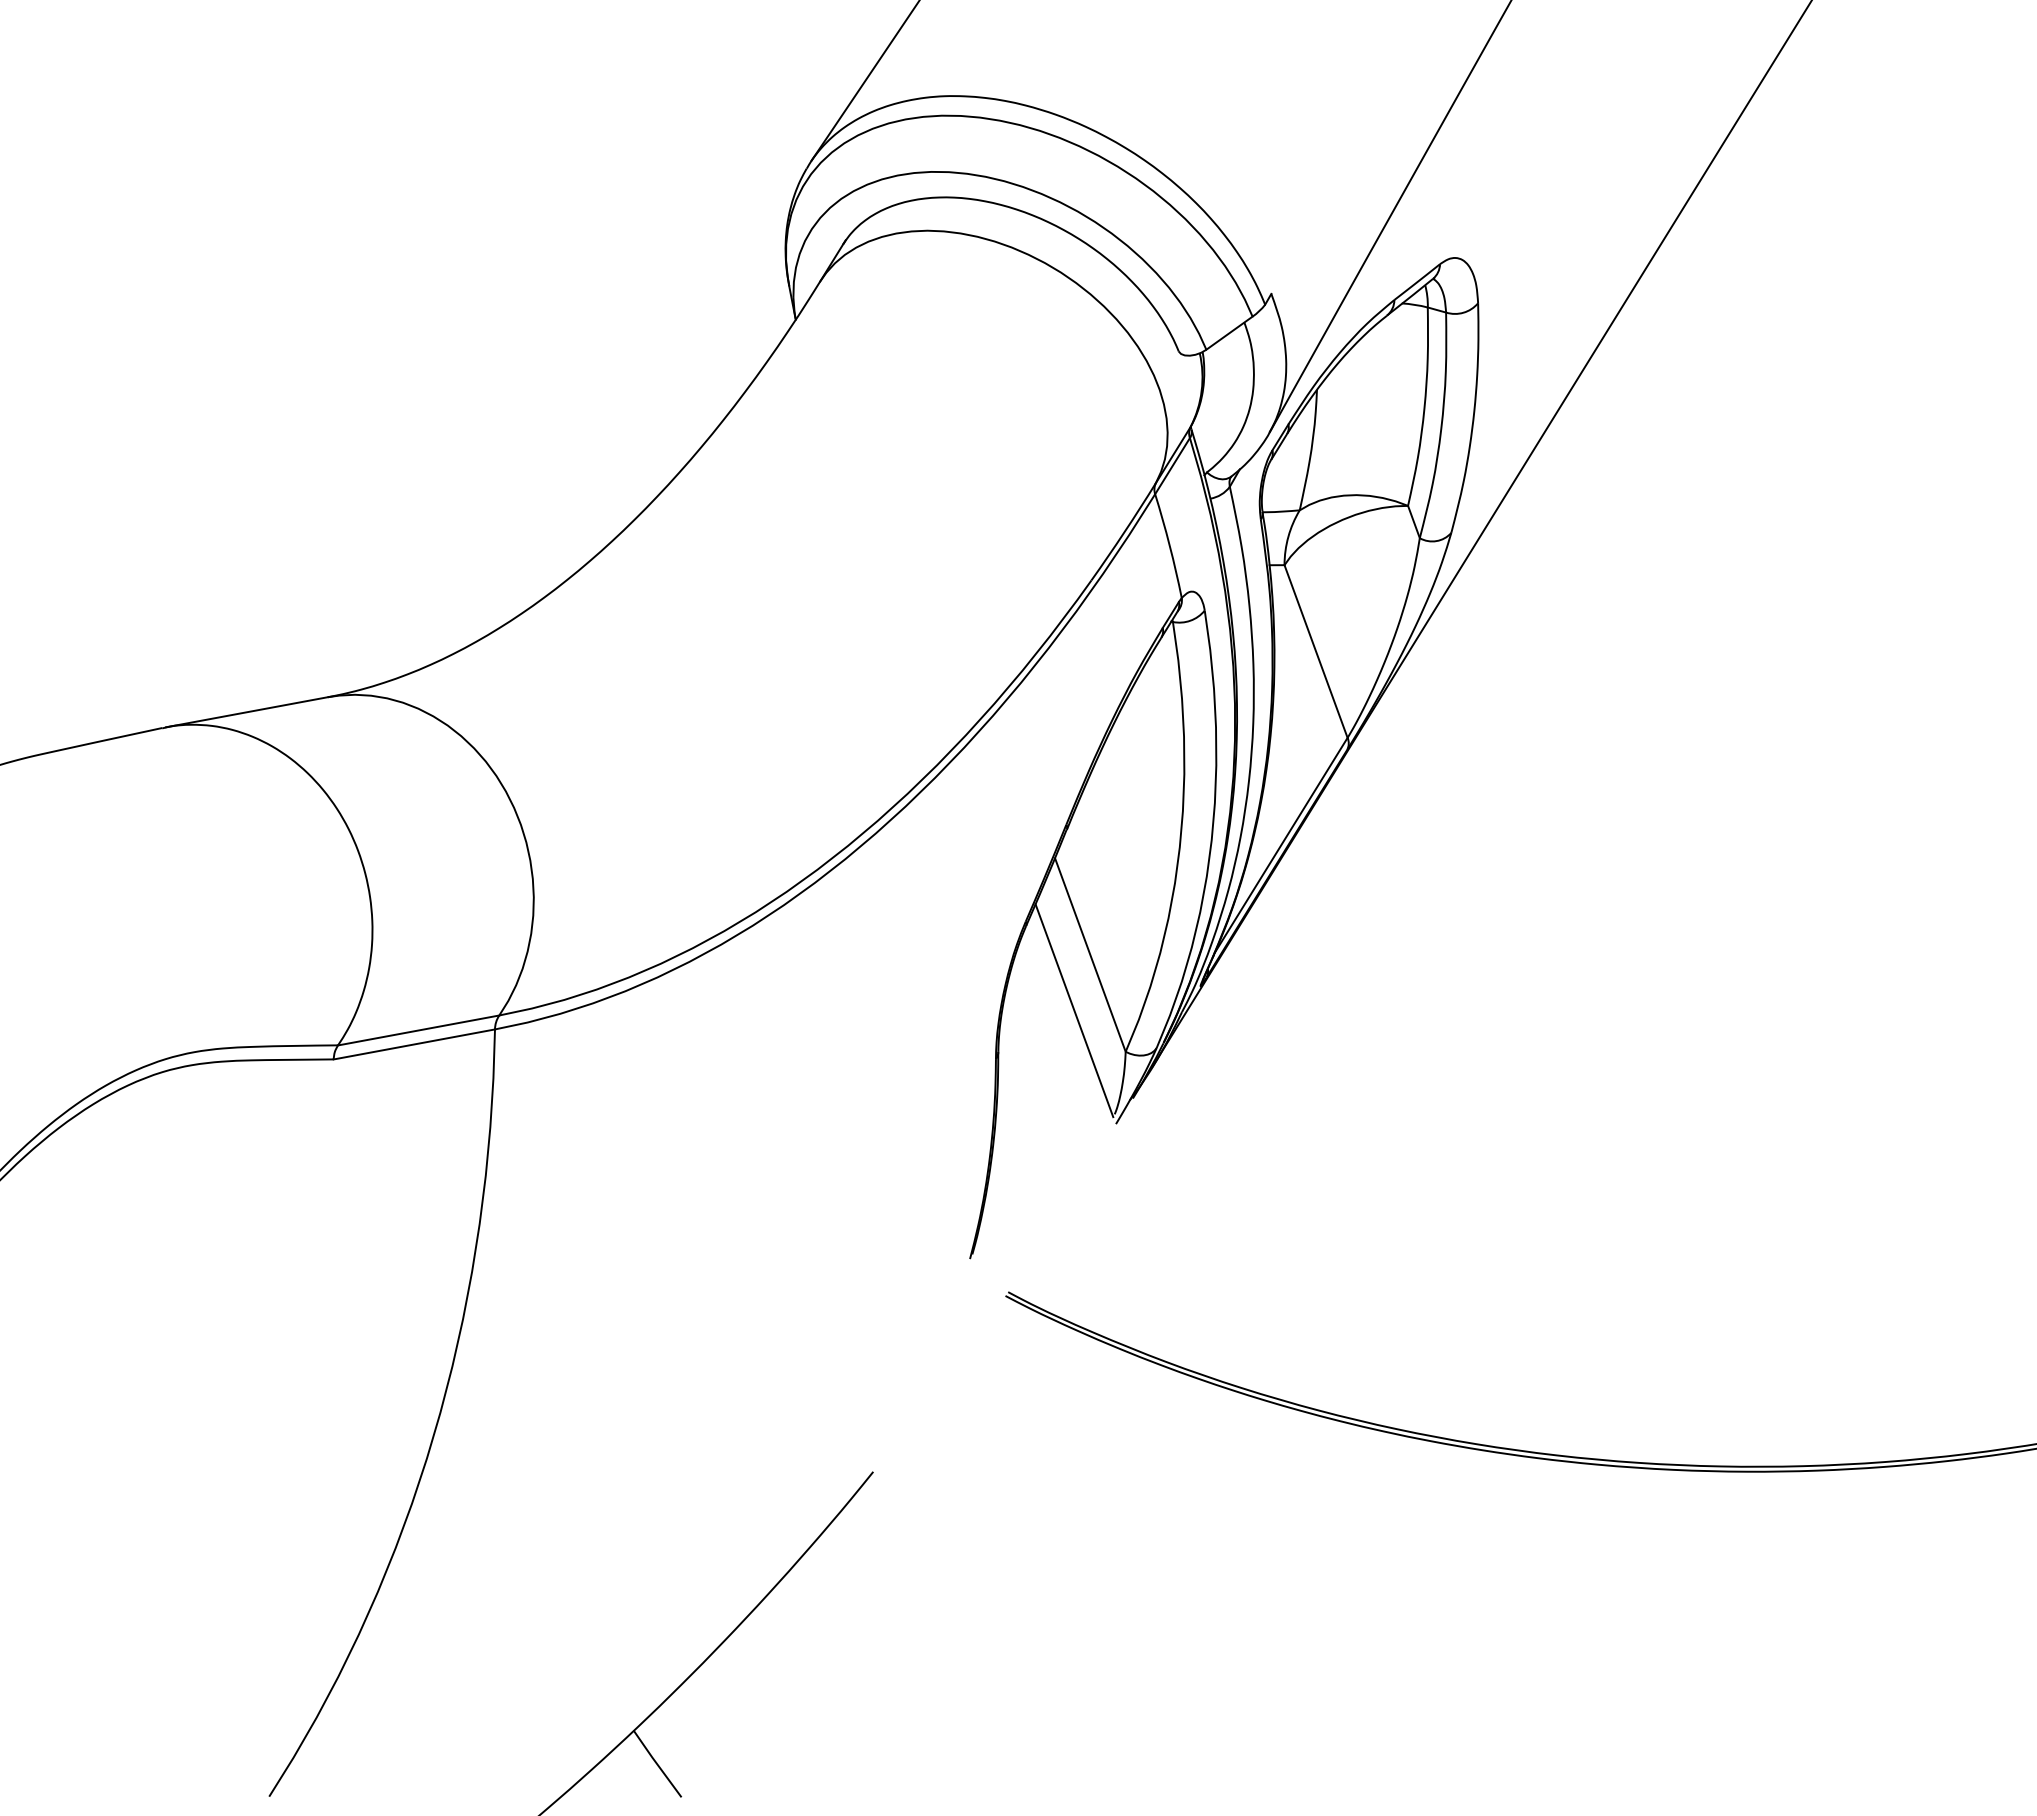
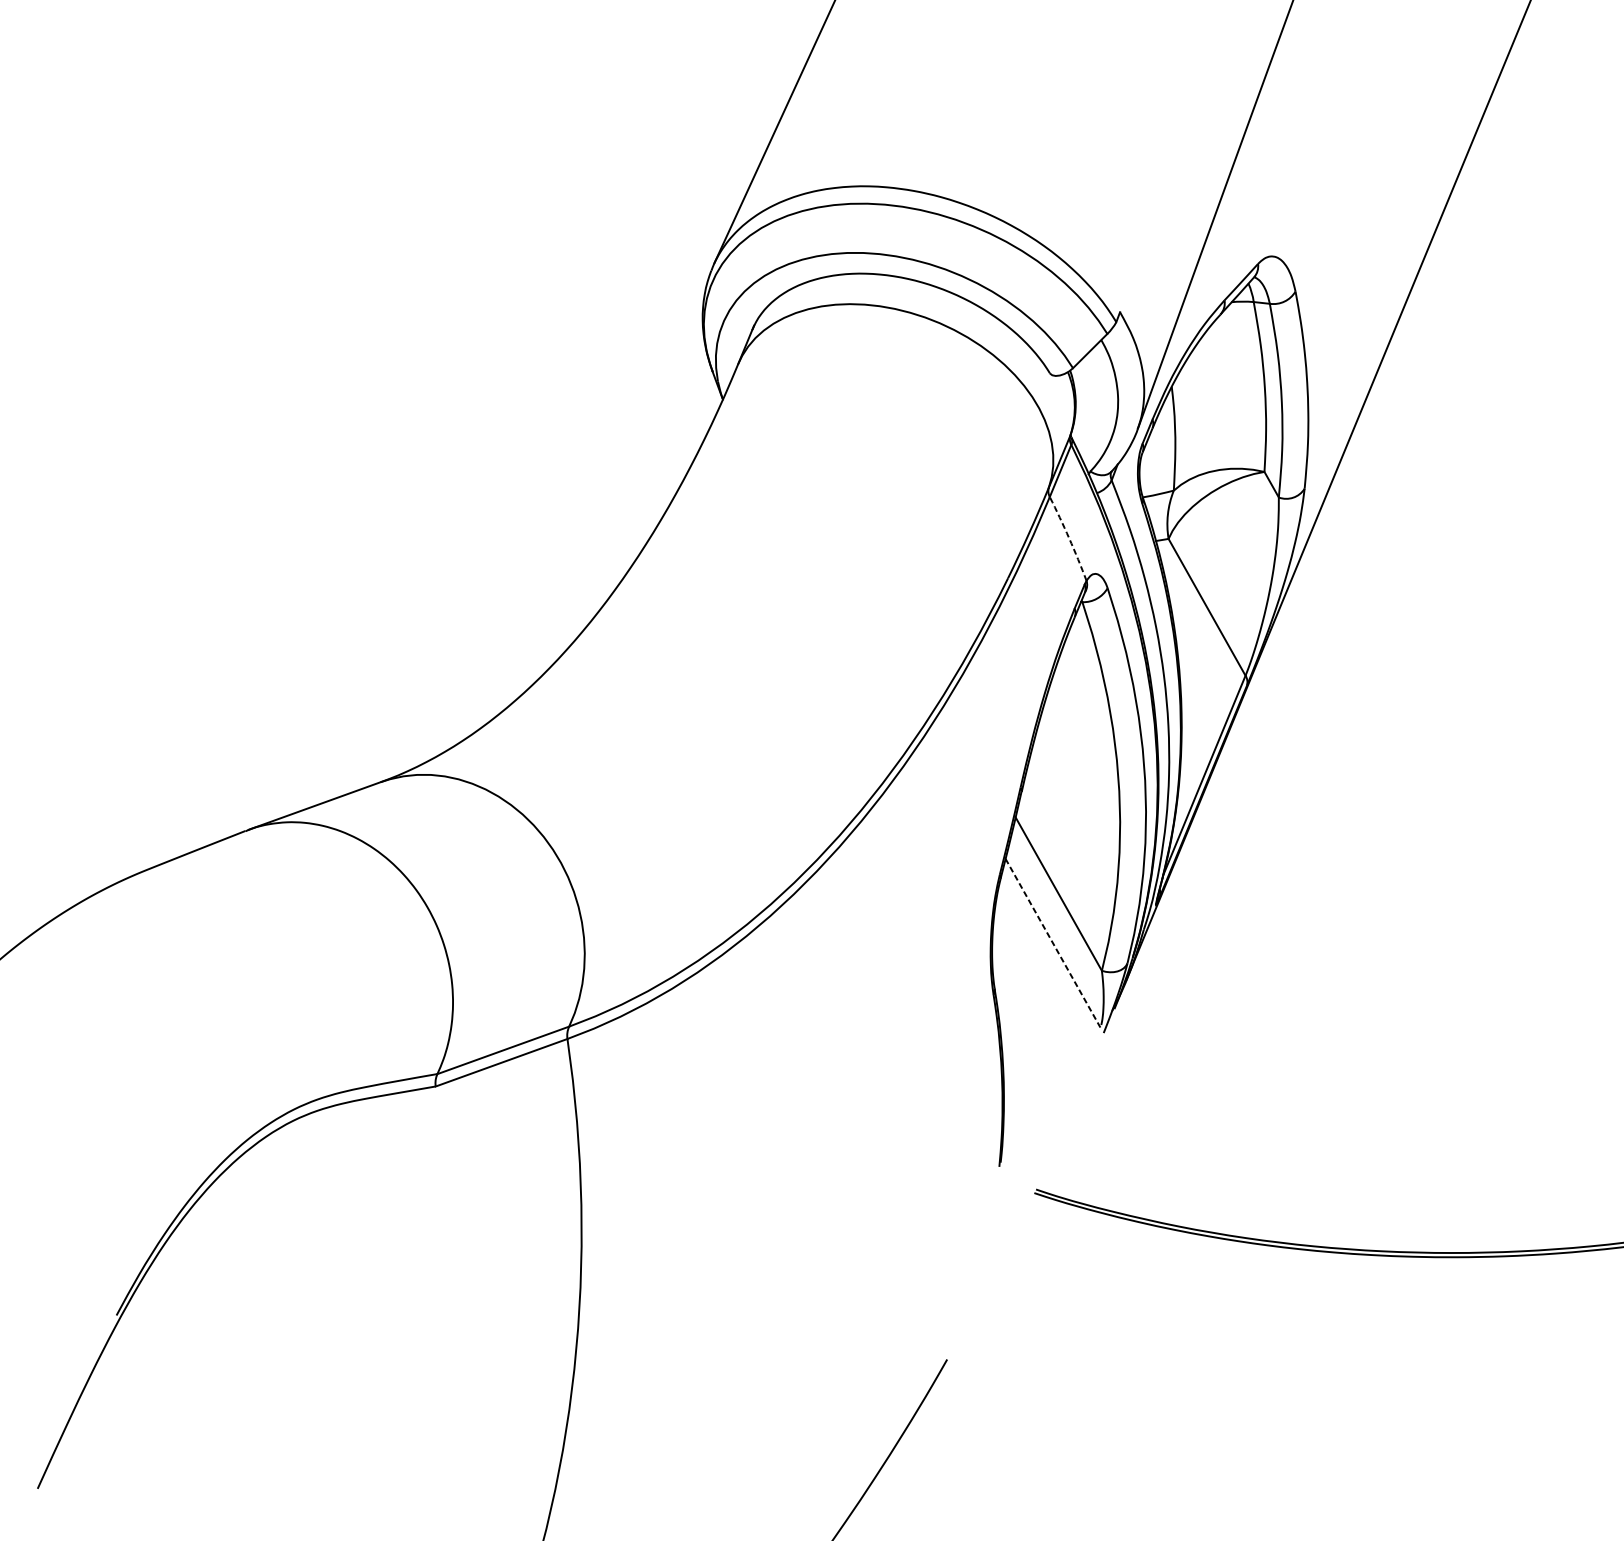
arc: (1169, 545) -> (1068, 538), solid -> dashed
line: (1074, 1011) -> (1053, 943), solid -> dashed

